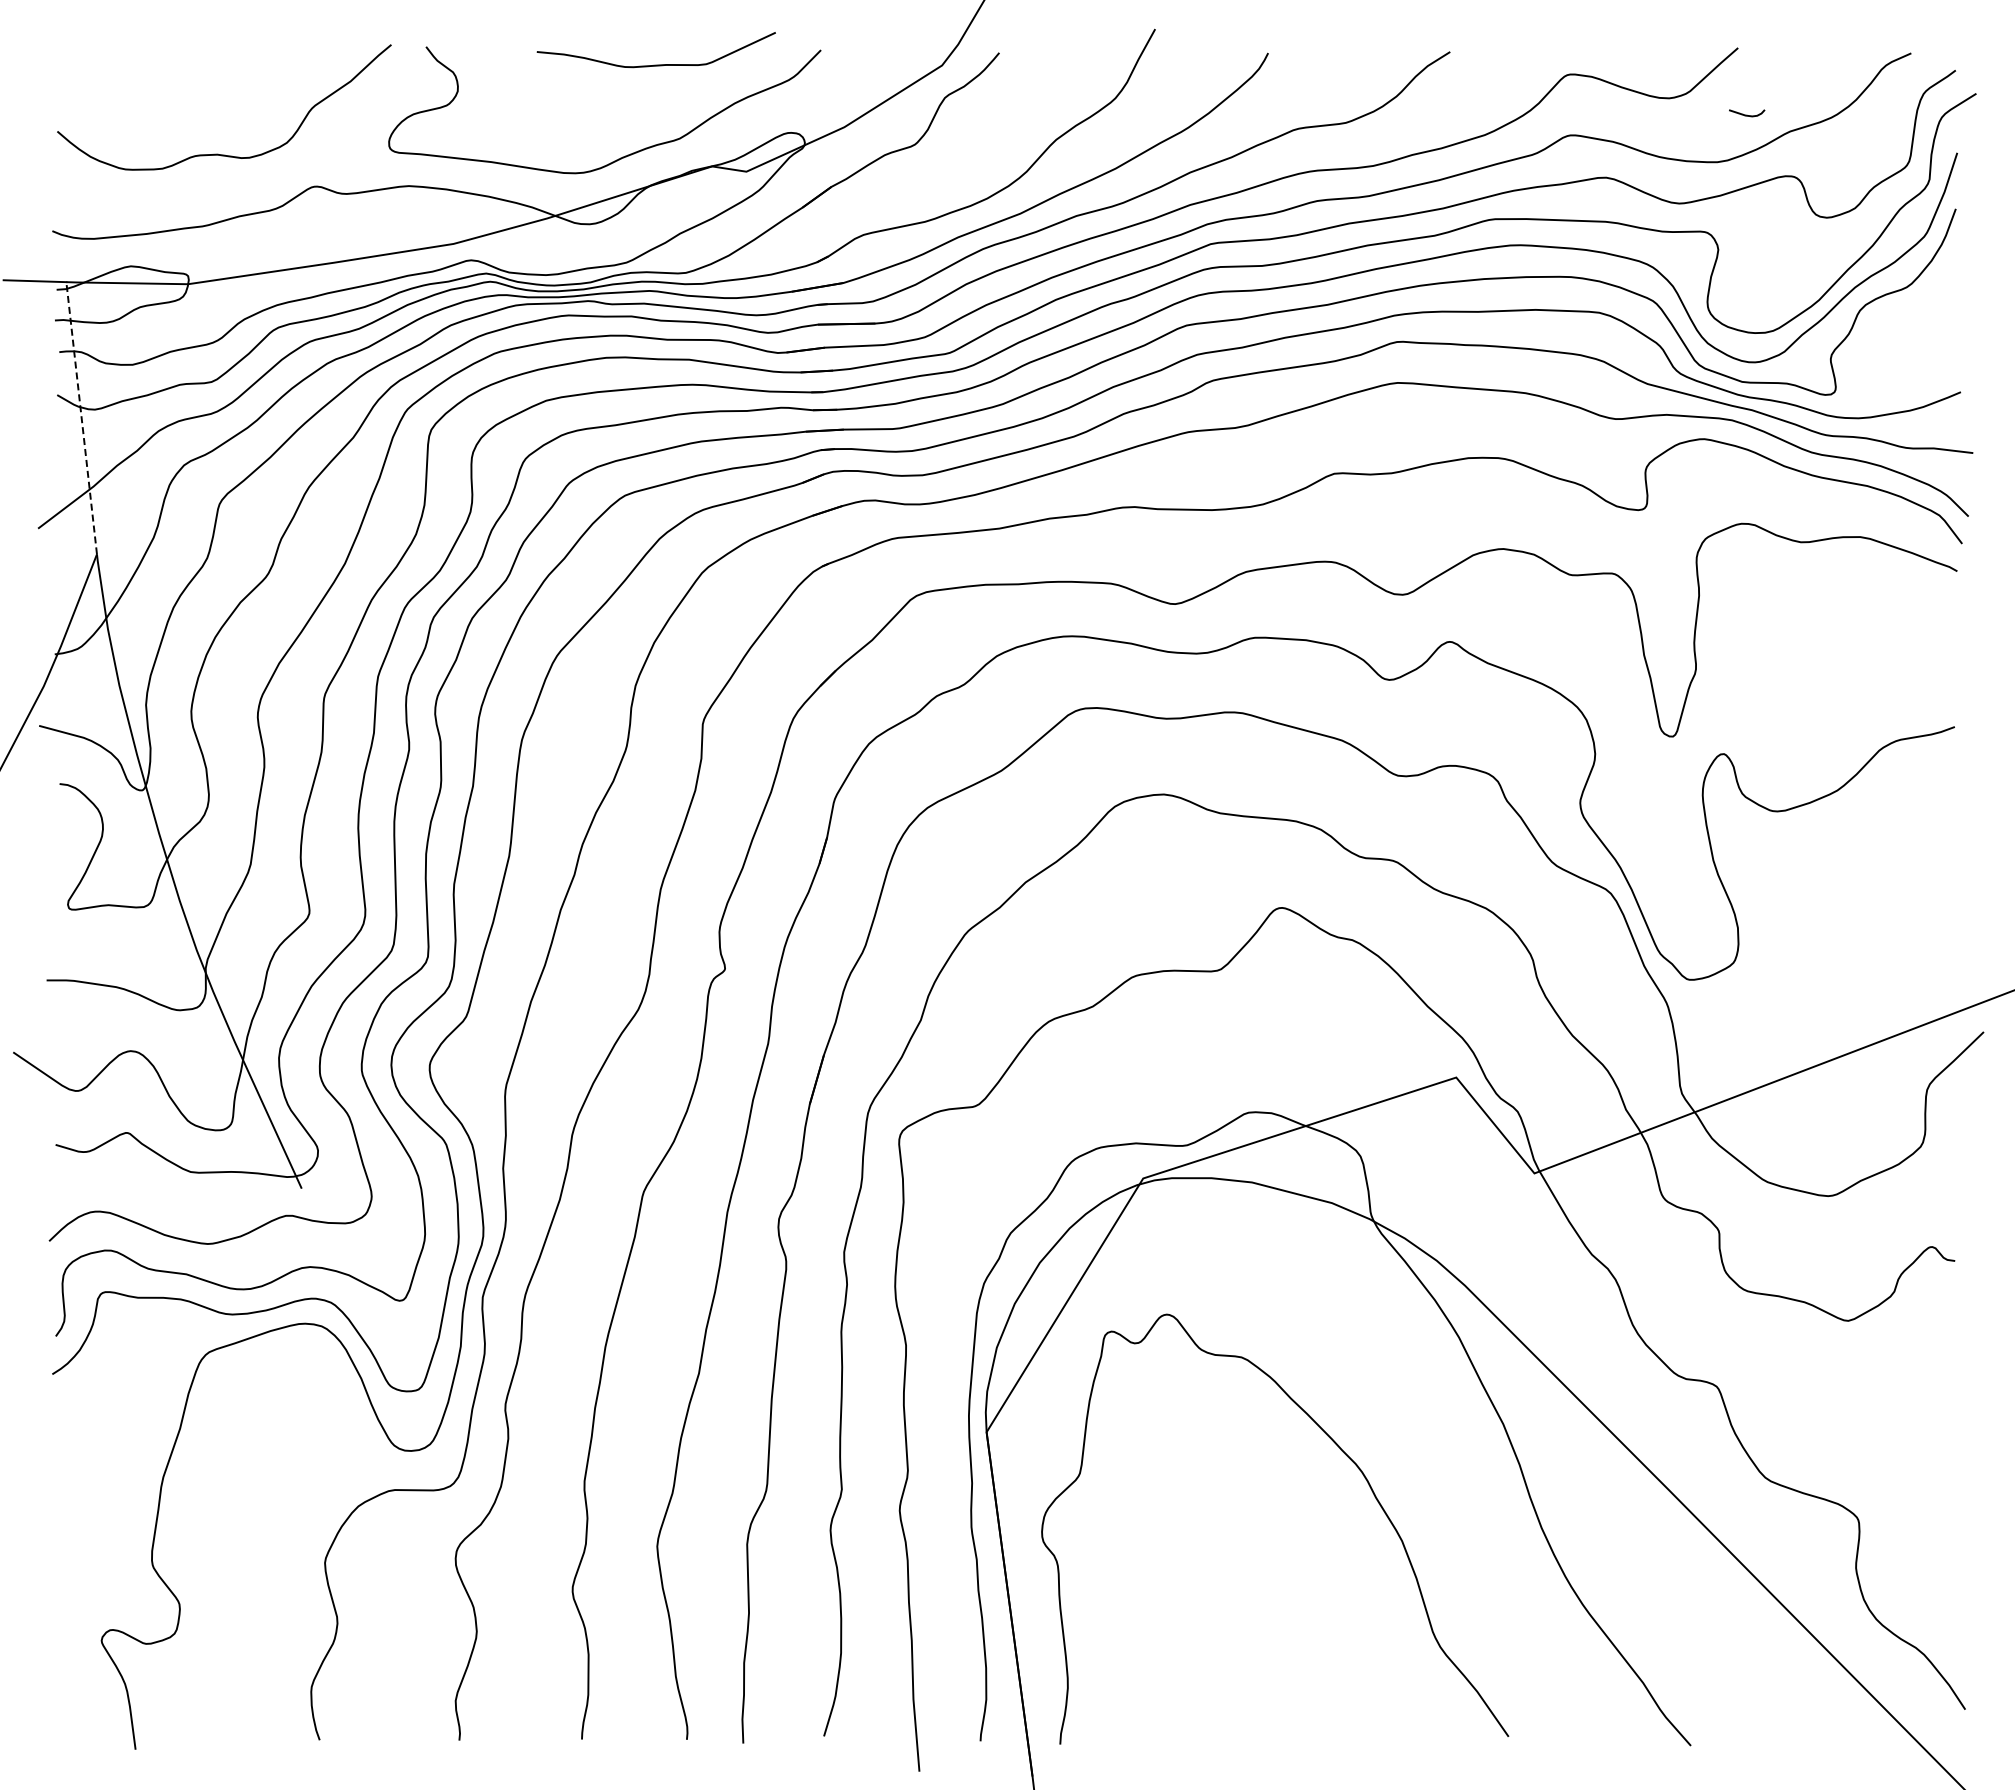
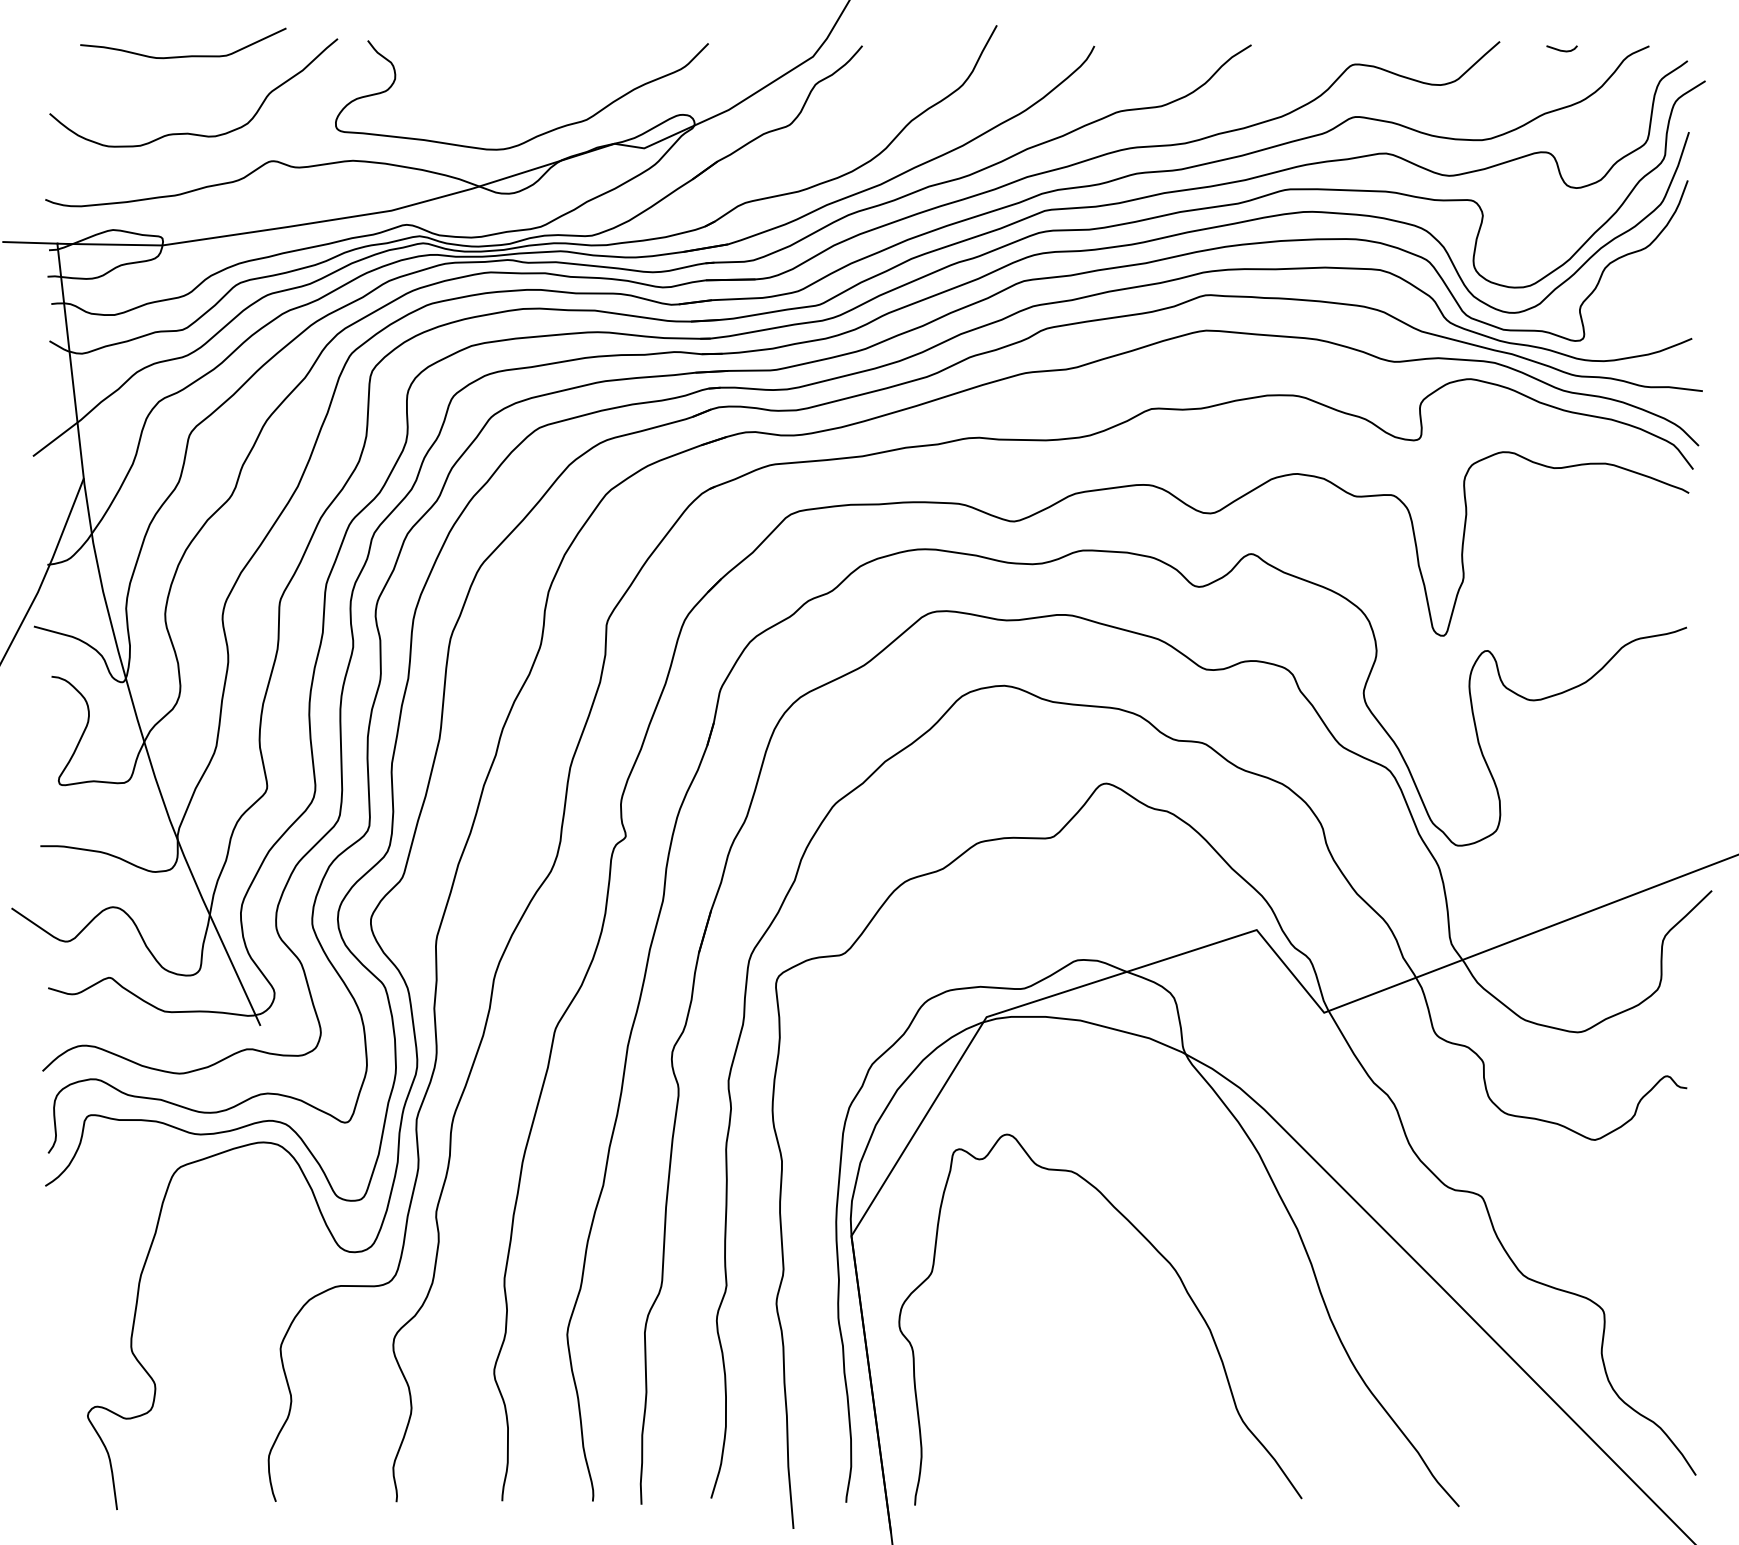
curve: (655, 64) -> (182, 55), moved
curve: (1747, 114) -> (1562, 49), moved
line: (81, 418) -> (70, 361), dashed -> solid

